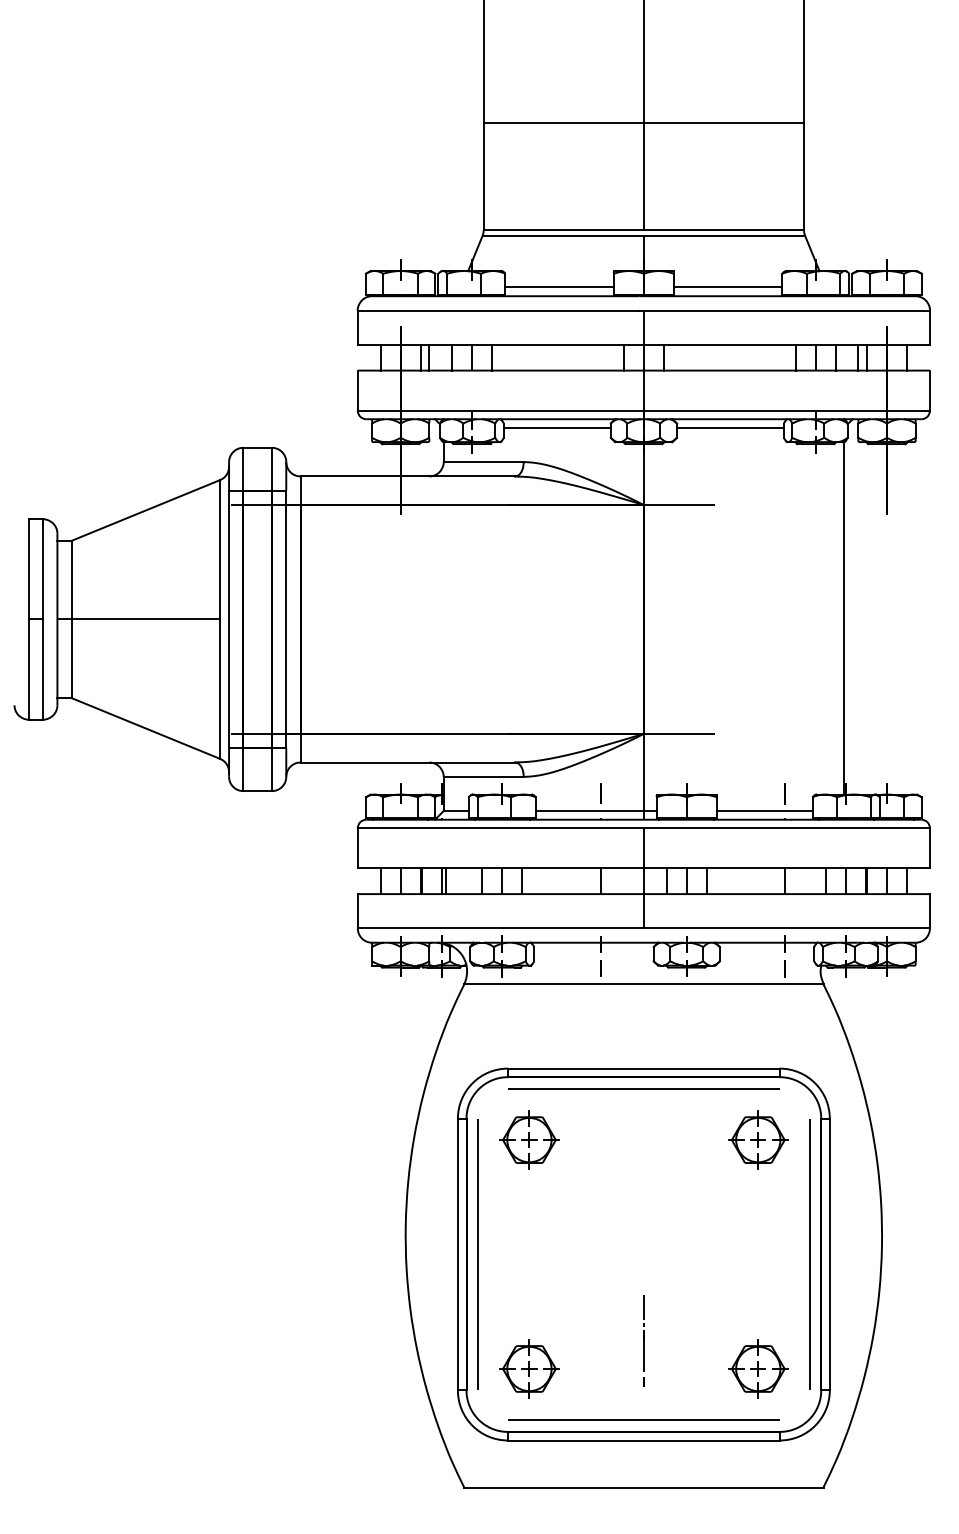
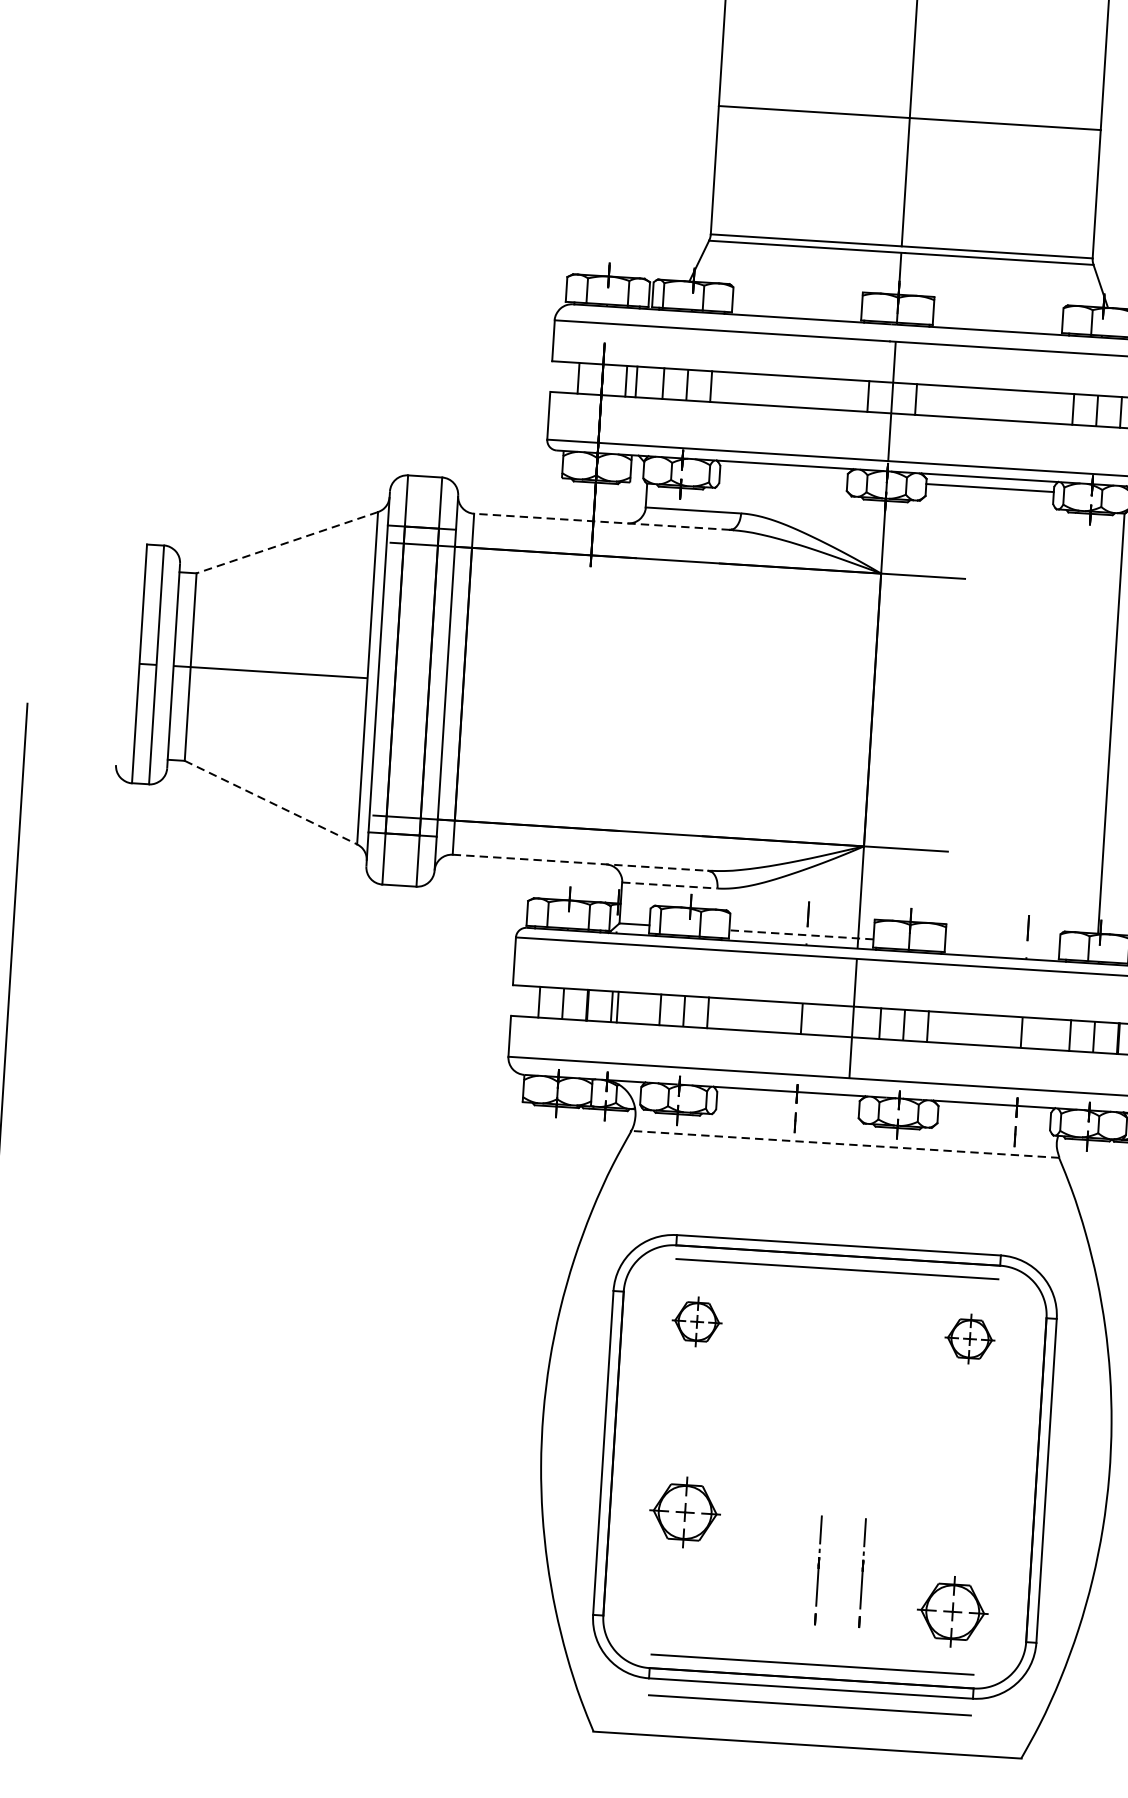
line: (559, 287) -> (796, 308), removed
line: (727, 287) -> (997, 320), removed
line: (556, 427) -> (782, 474), removed
line: (407, 476) -> (601, 521), solid -> dashed
line: (145, 510) -> (286, 542), solid -> dashed
line: (146, 728) -> (271, 802), solid -> dashed
line: (408, 762) -> (581, 862), solid -> dashed
line: (484, 776) -> (670, 885), solid -> dashed
line: (595, 811) -> (800, 935), solid -> dashed
line: (764, 811) -> (1001, 947), removed
line: (643, 983) -> (844, 1143), solid -> dashed
part: (529, 1139) -> (697, 1321), size x0.7
part: (758, 1139) -> (970, 1338), size x0.7
line: (477, 1254) -> (626, 1454), removed
line: (809, 1254) -> (1022, 1479), removed
line: (680, 1340) -> (862, 1572), added
part: (529, 1368) -> (685, 1511), moved
line: (643, 1454) -> (809, 1705), added

